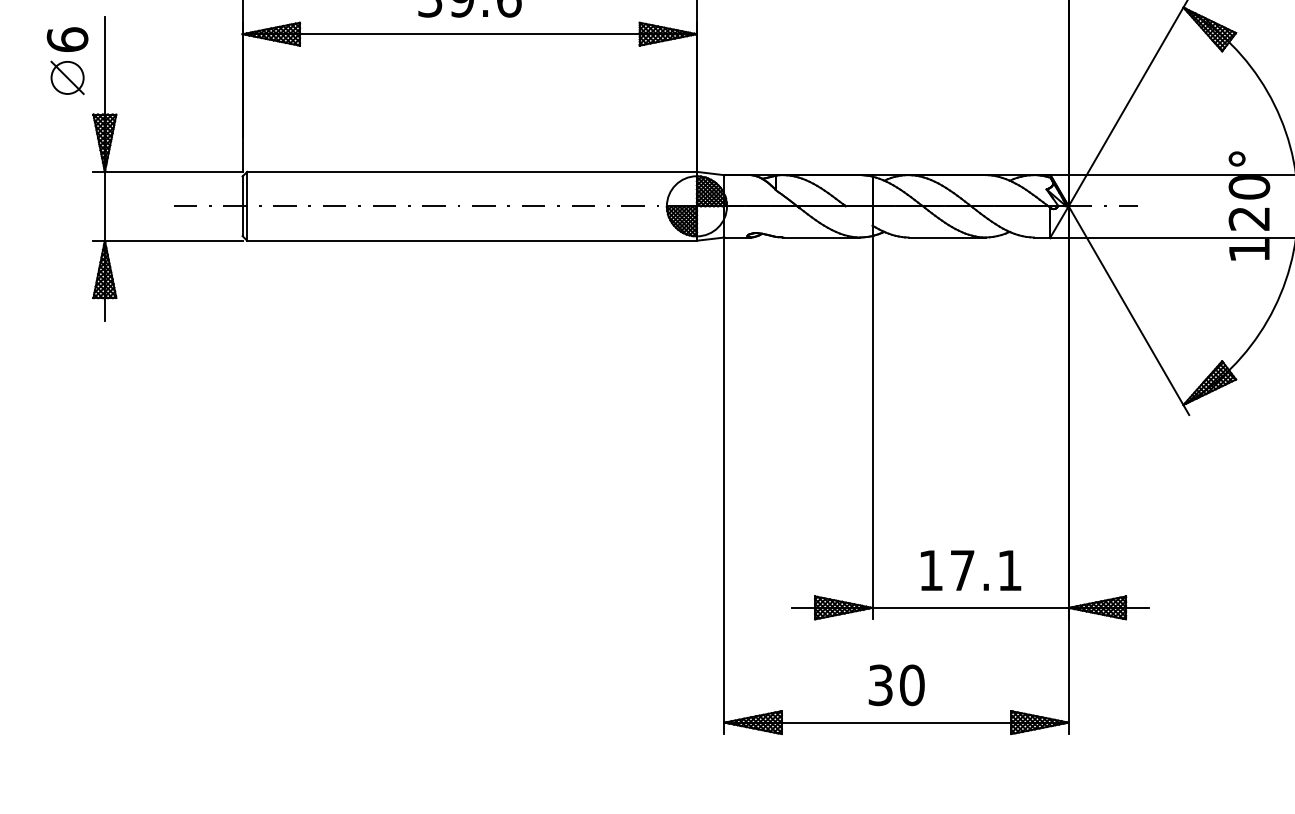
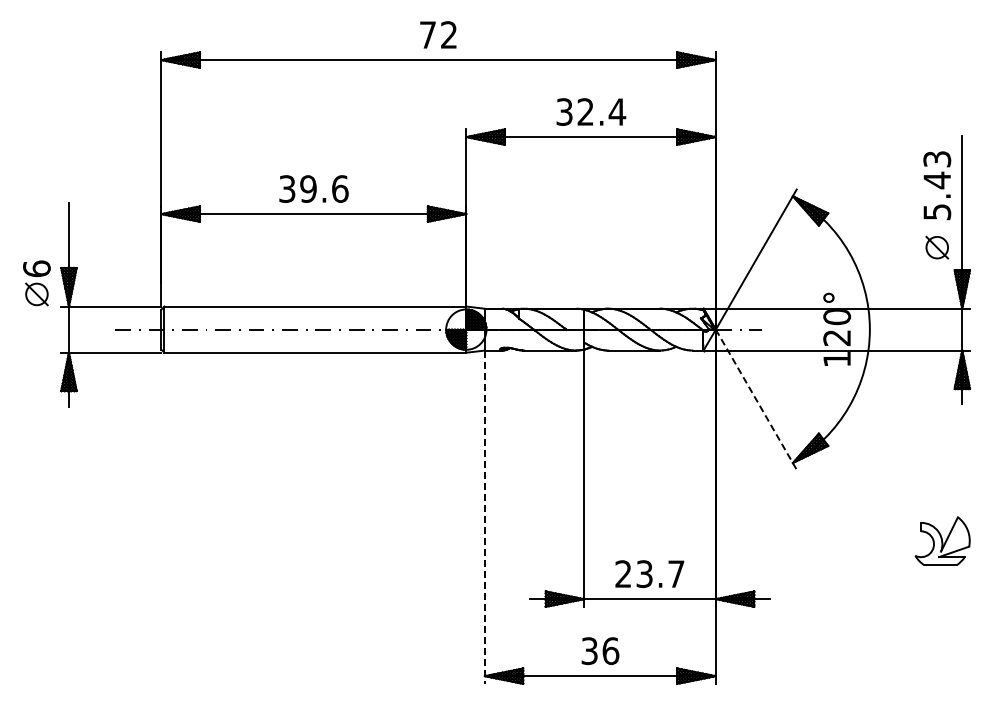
part: (66, 61) -> (36, 283), moved
line: (1129, 310) -> (756, 399), solid -> dashed
line: (723, 486) -> (484, 517), solid -> dashed
text: (969, 571) -> (649, 574), 17.1 -> 23.7
text: (911, 684) -> (610, 650), 30 -> 36

